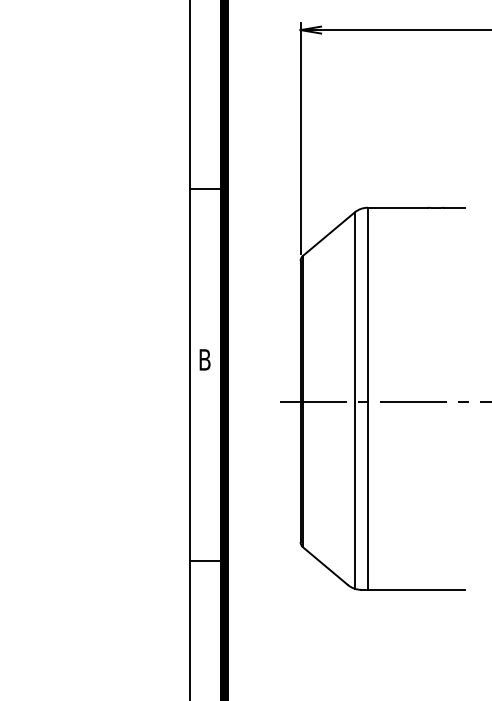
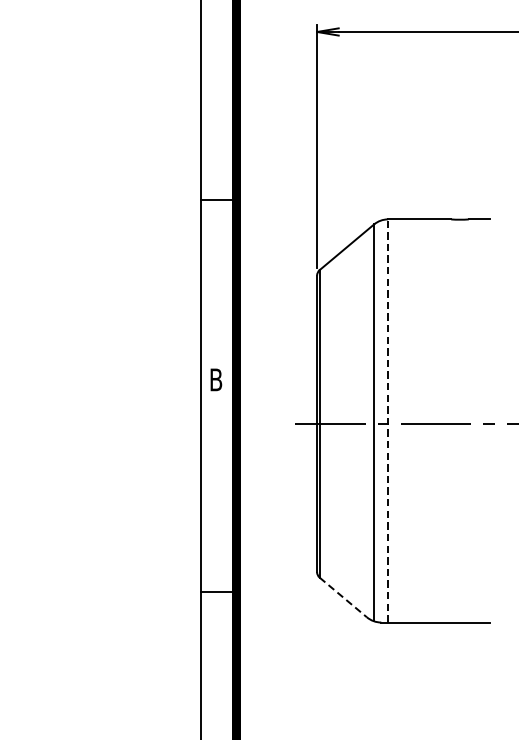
line: (367, 398) -> (387, 420), solid -> dashed
line: (325, 566) -> (343, 597), solid -> dashed

